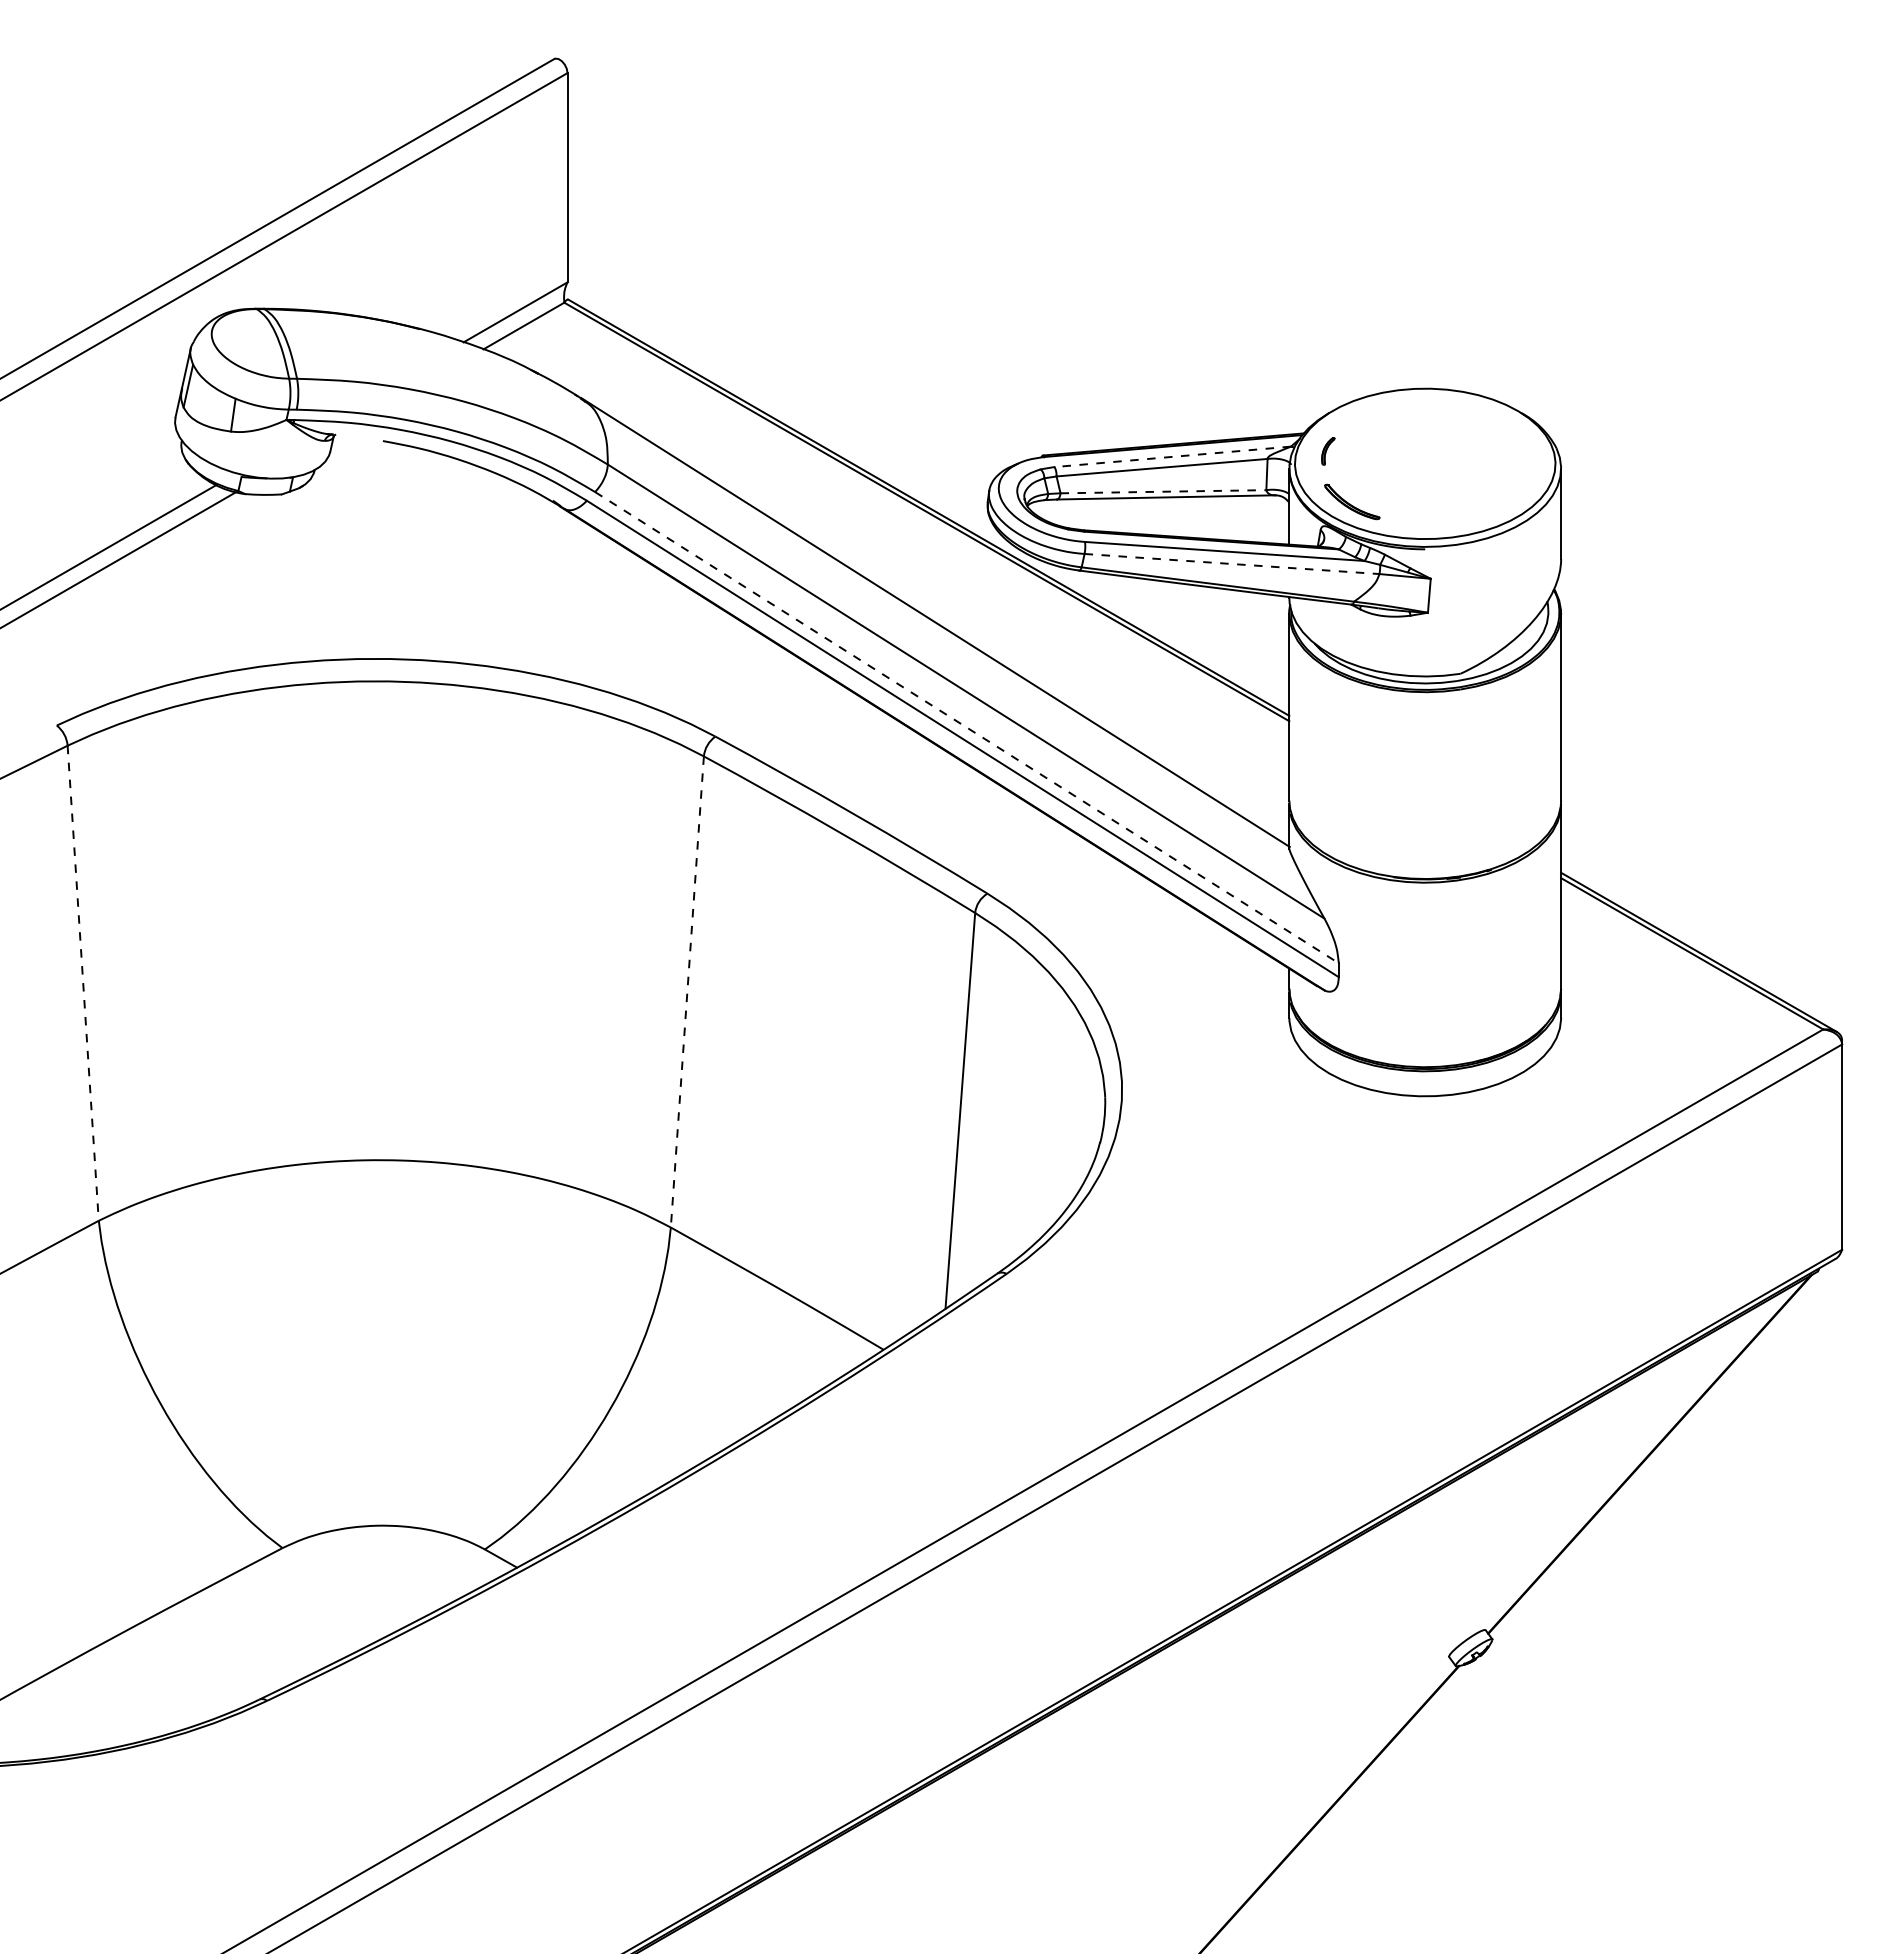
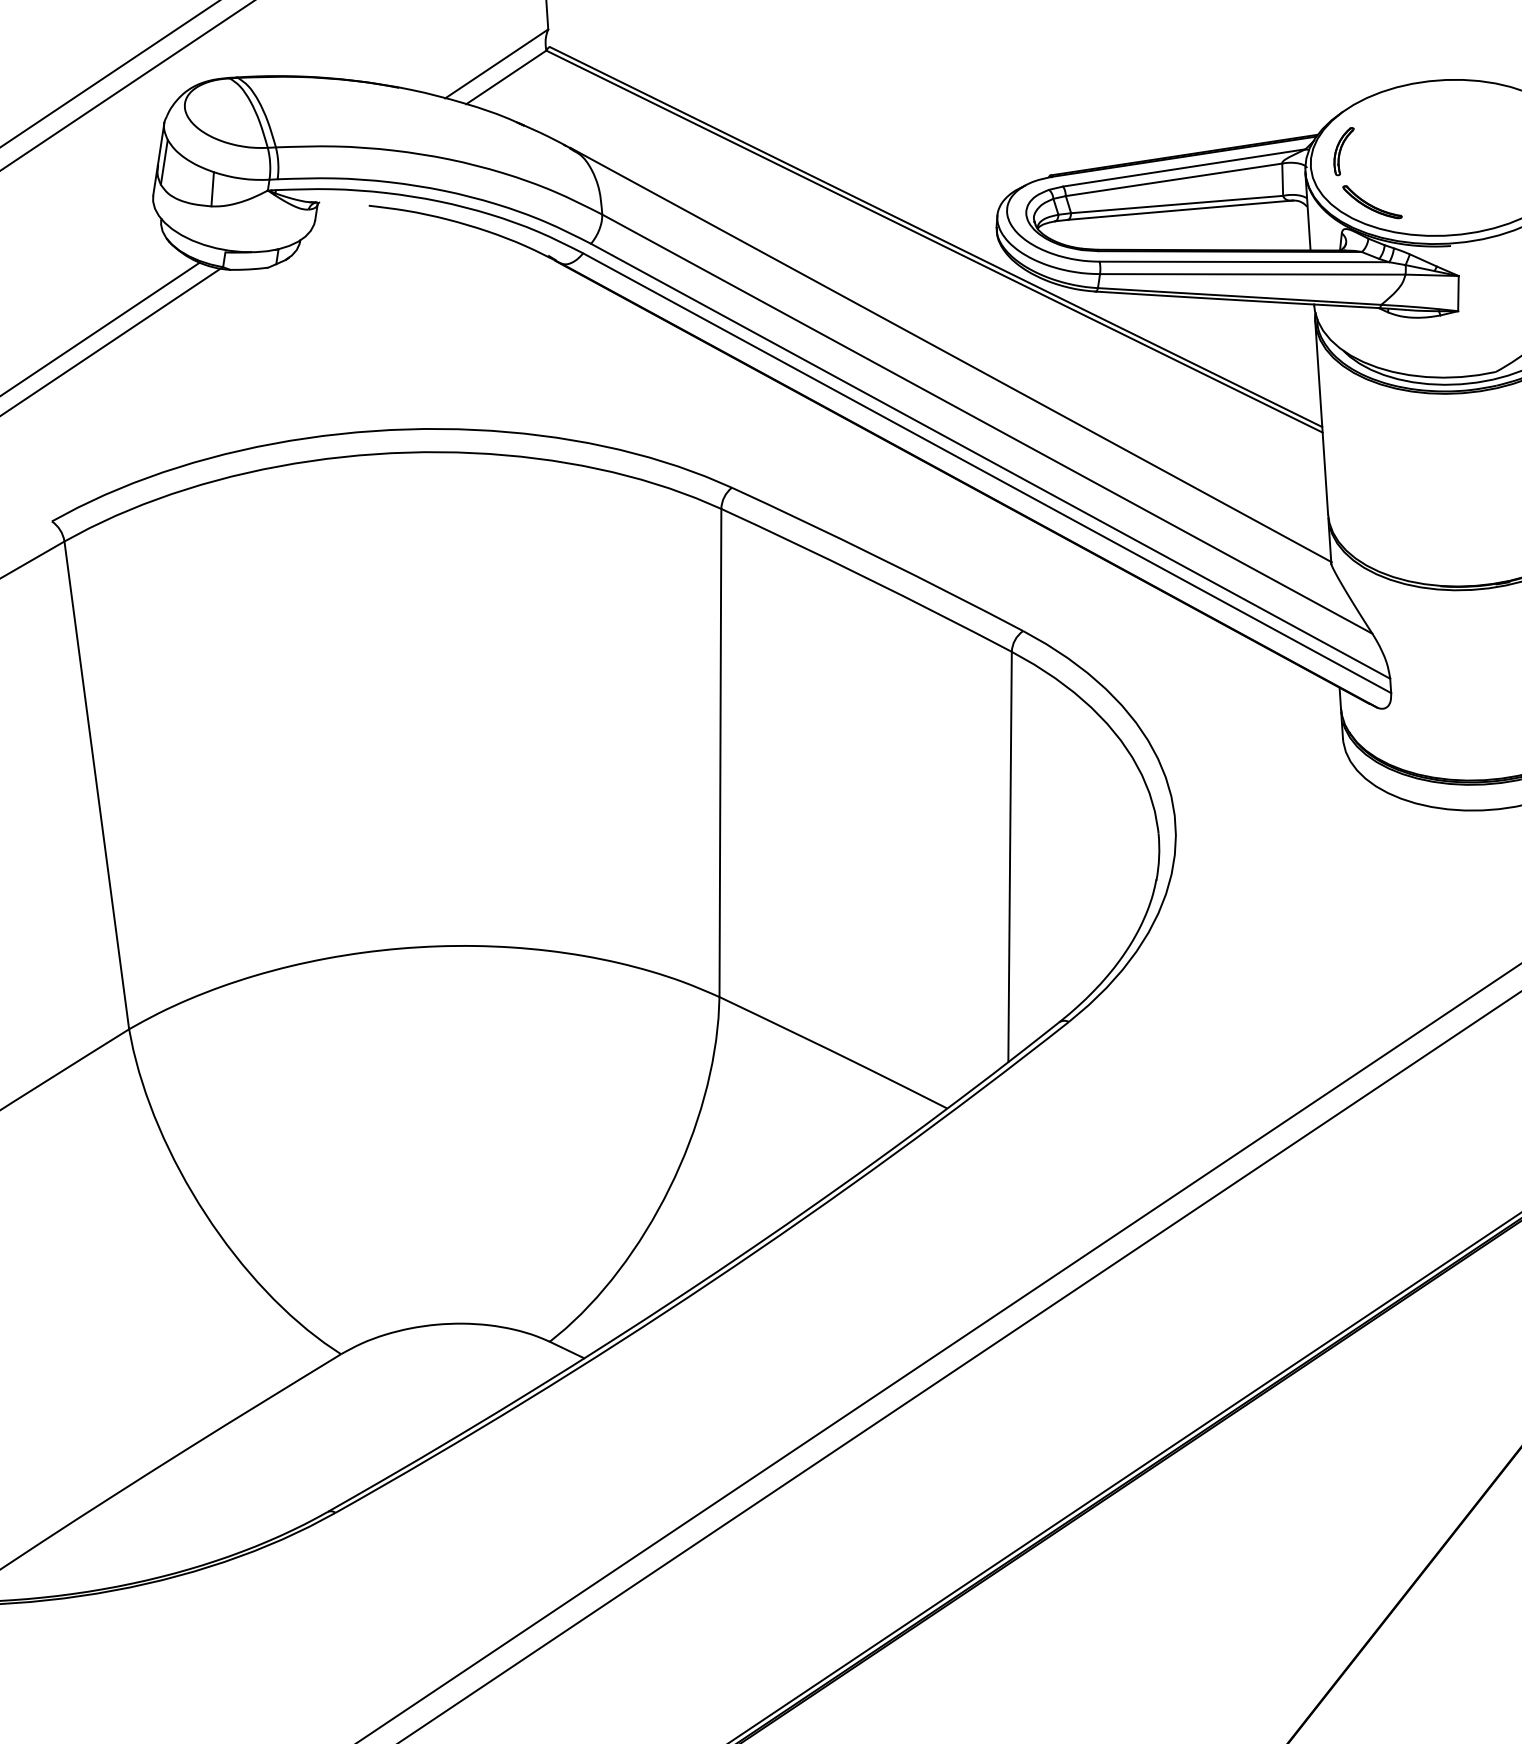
part: (1328, 451) -> (1344, 151), size x1.67
line: (1172, 456) -> (1184, 167), dashed -> solid
line: (1163, 491) -> (1177, 204), dashed -> solid
line: (1232, 564) -> (1253, 274), dashed -> solid
line: (967, 727) -> (991, 461), dashed -> solid
line: (83, 983) -> (97, 785), dashed -> solid
line: (687, 992) -> (720, 753), dashed -> solid

